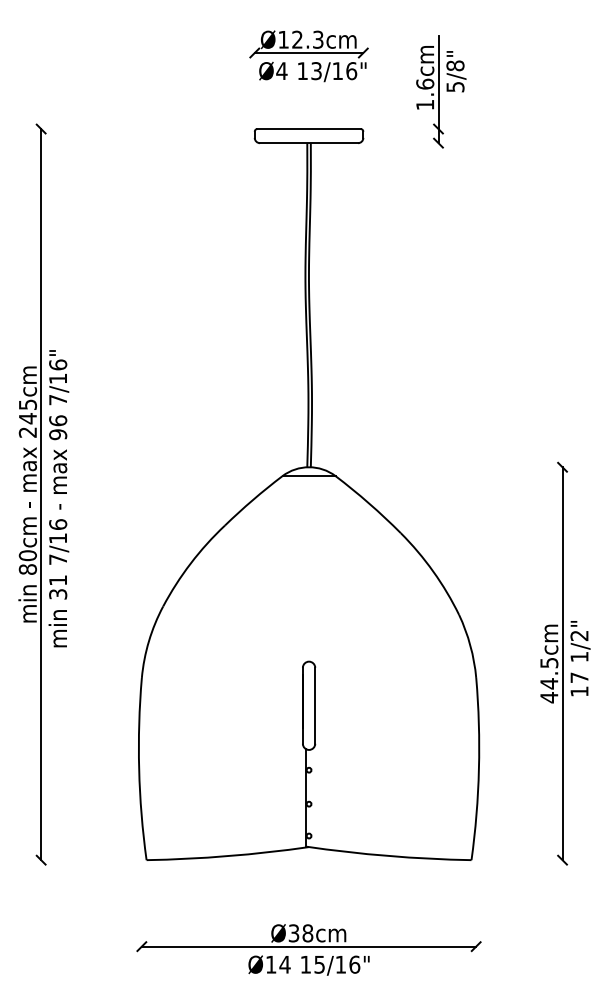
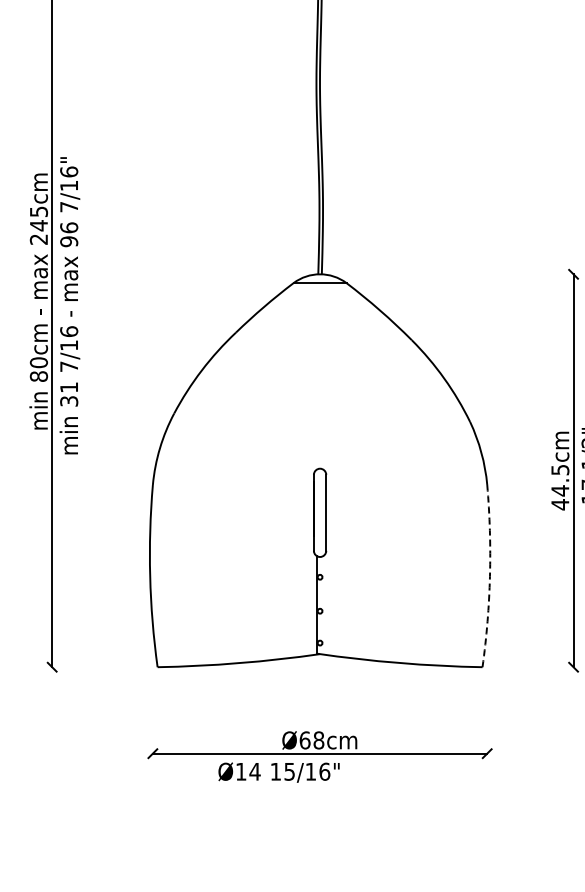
arc: (478, 769) -> (489, 576), solid -> dashed
text: (293, 933) -> (304, 740), Ø38cm -> Ø68cm
text: (308, 965) -> (278, 772), moved

